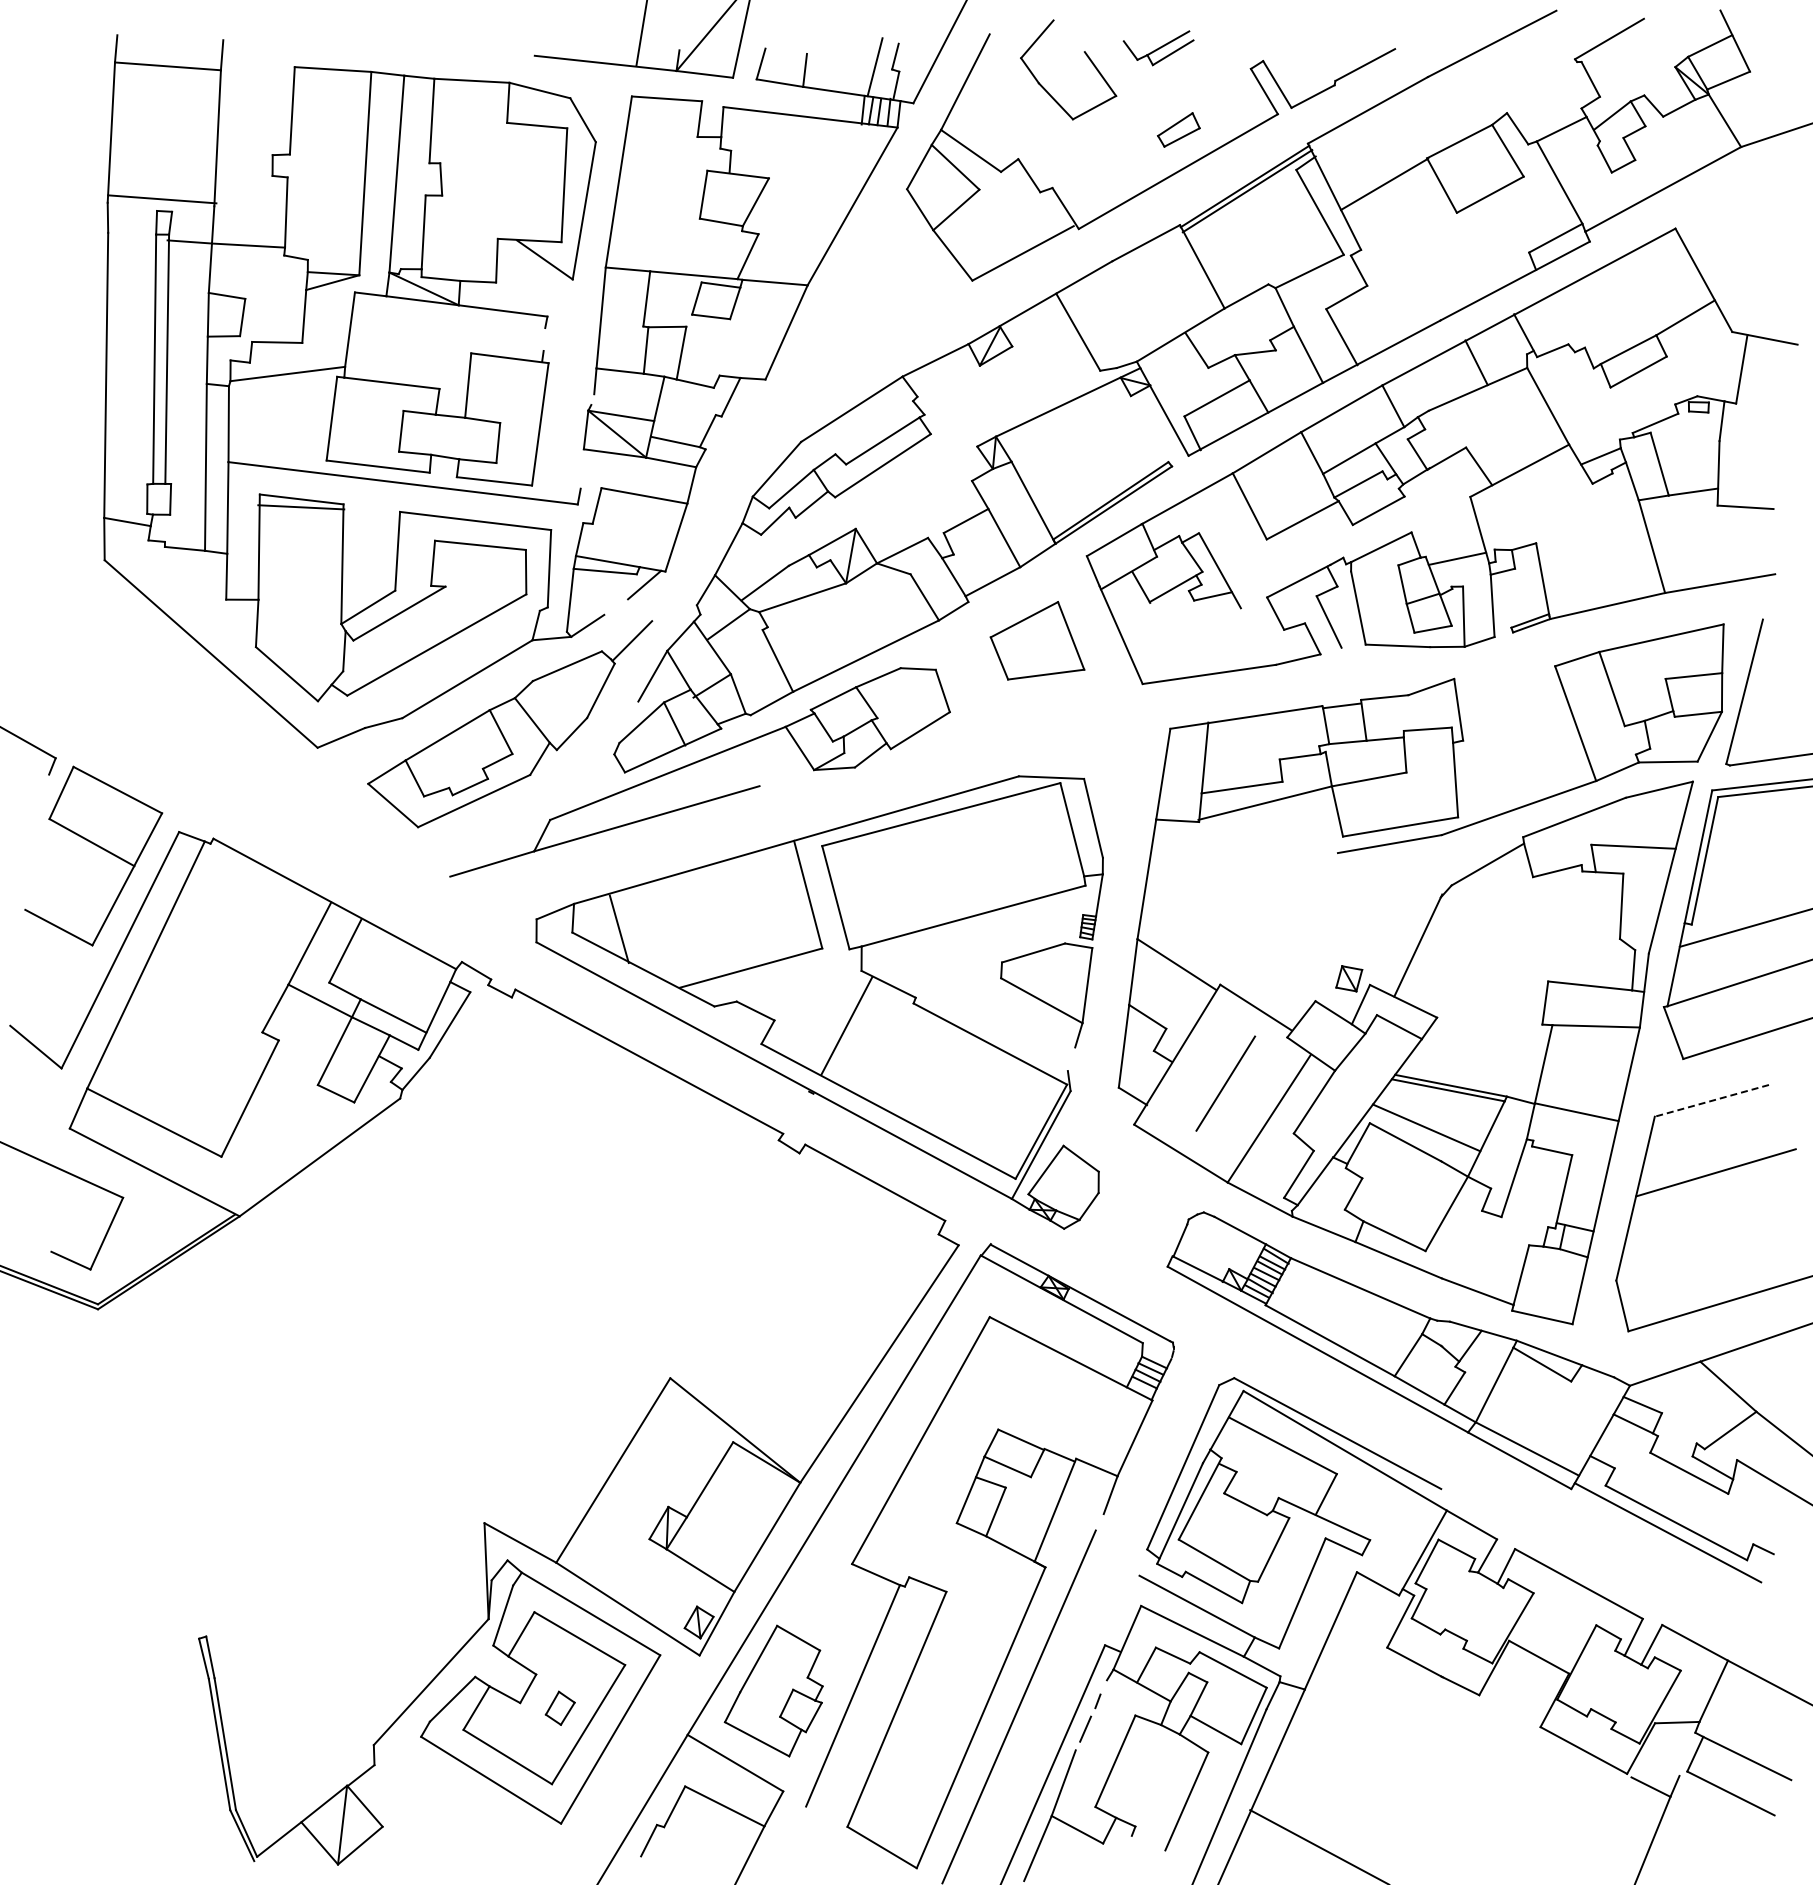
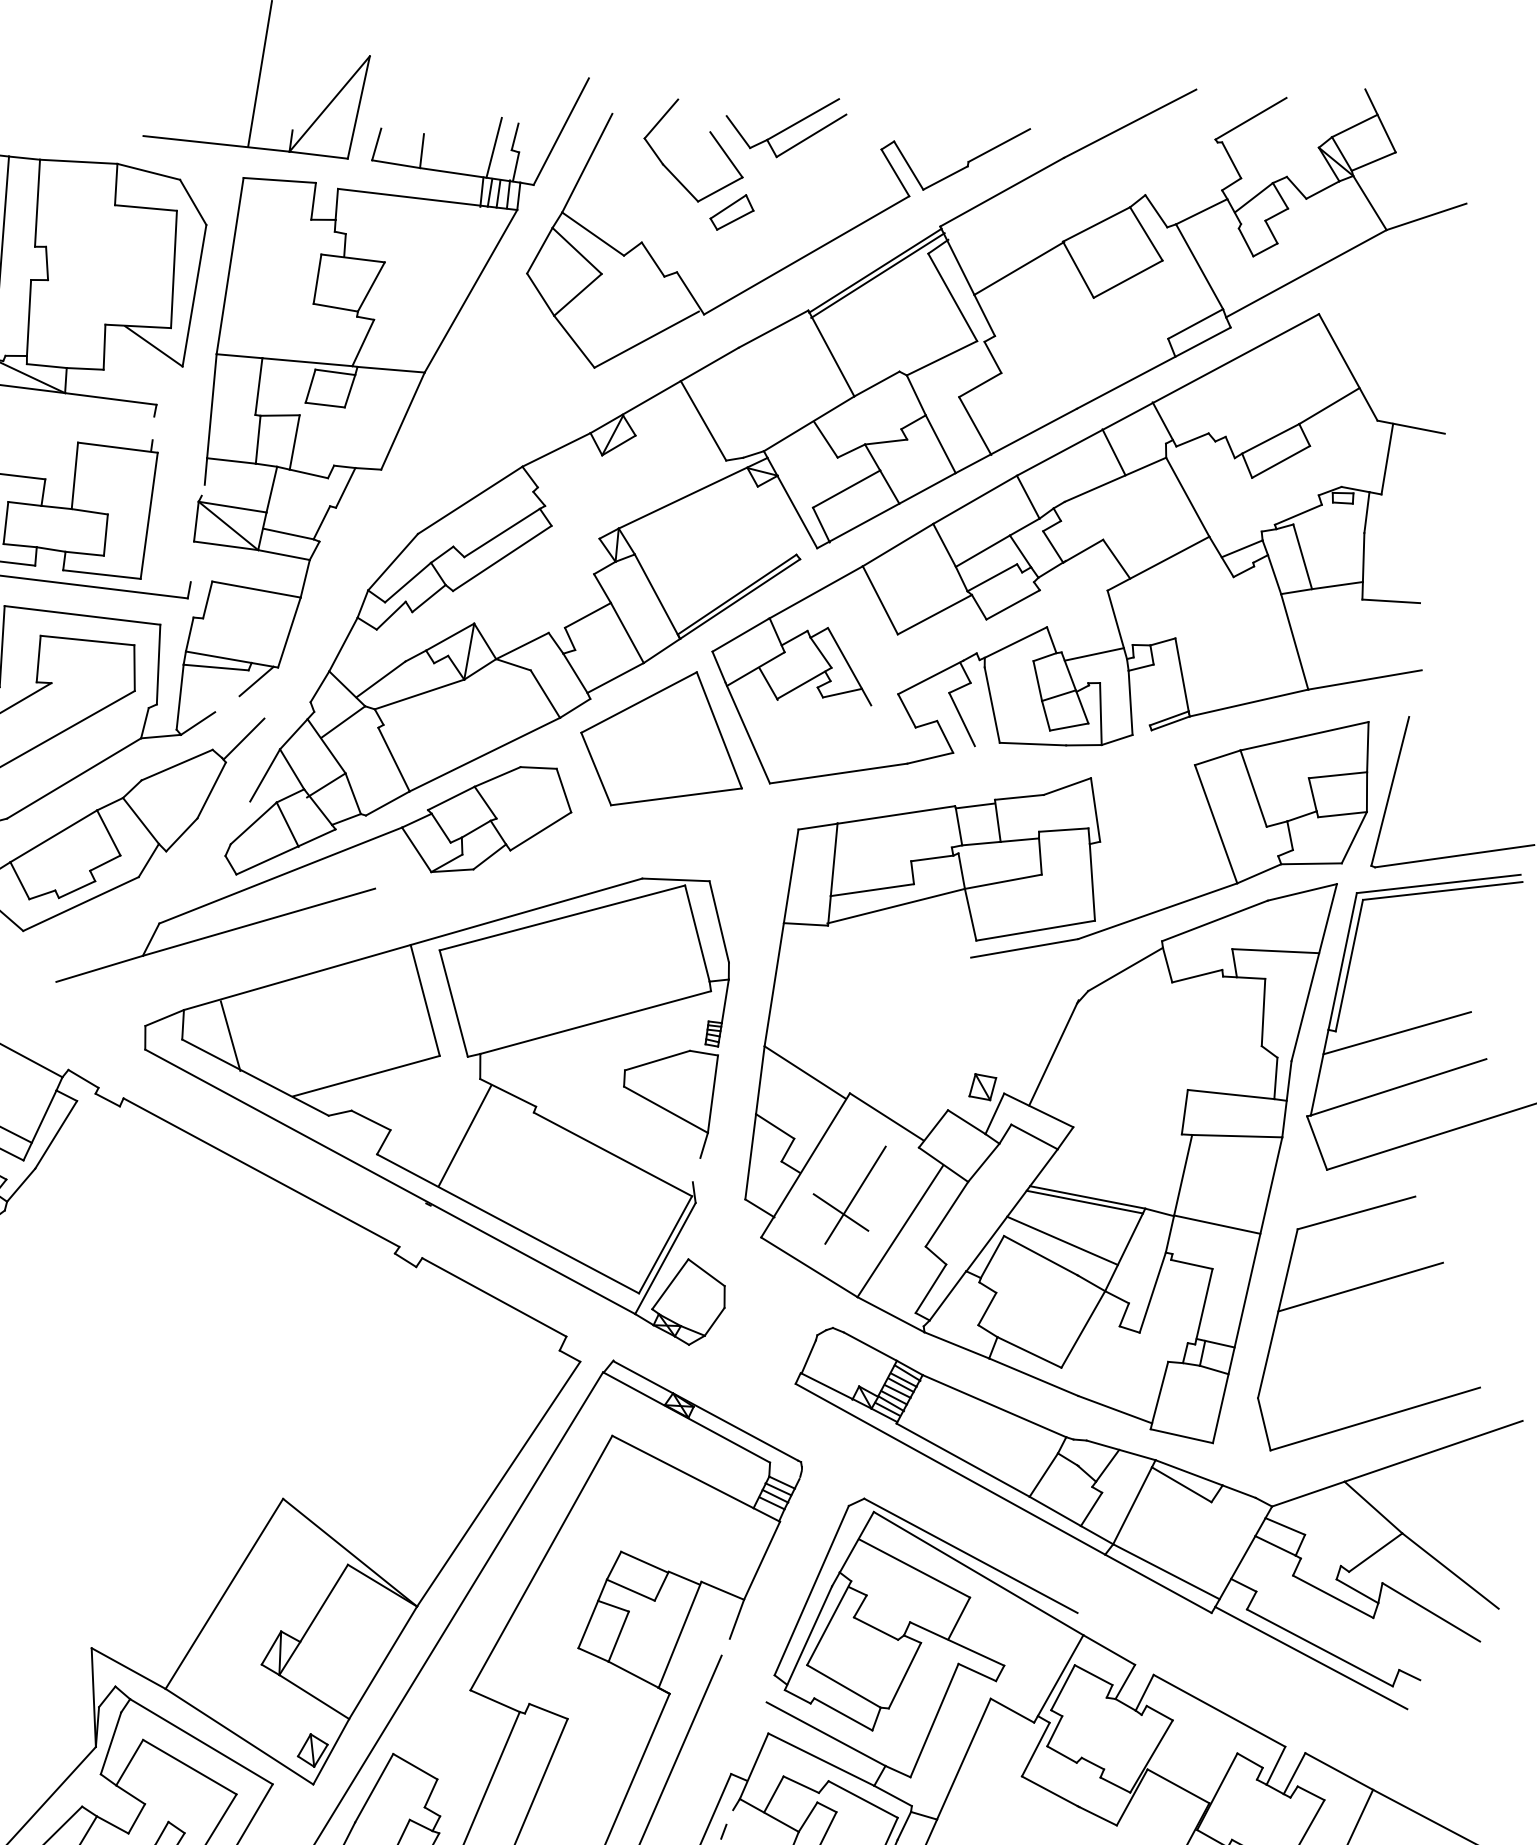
part: (1158, 48) -> (786, 128), size x1.67
part: (1178, 129) -> (731, 211), moved
part: (1037, 640) -> (661, 738), size x1.67
line: (1211, 1100) -> (840, 1212), added
line: (1711, 1100) -> (1356, 1212), dashed -> solid

